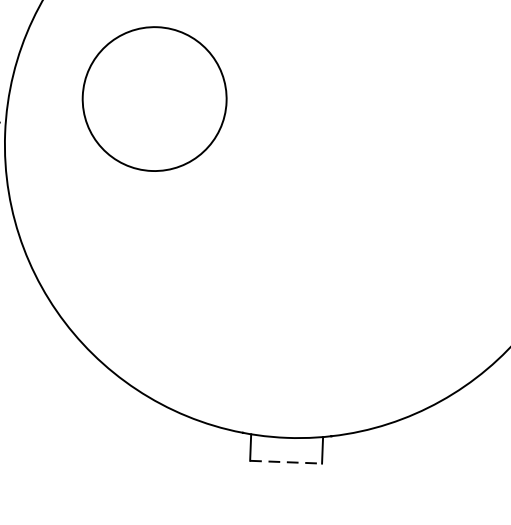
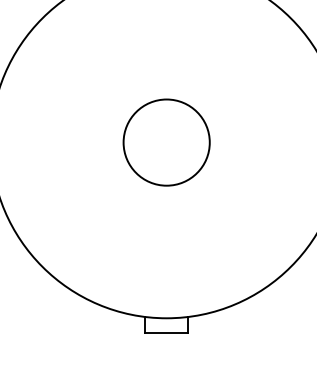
circle: (154, 98) -> (166, 142), moved
line: (285, 461) -> (166, 332), dashed -> solid

